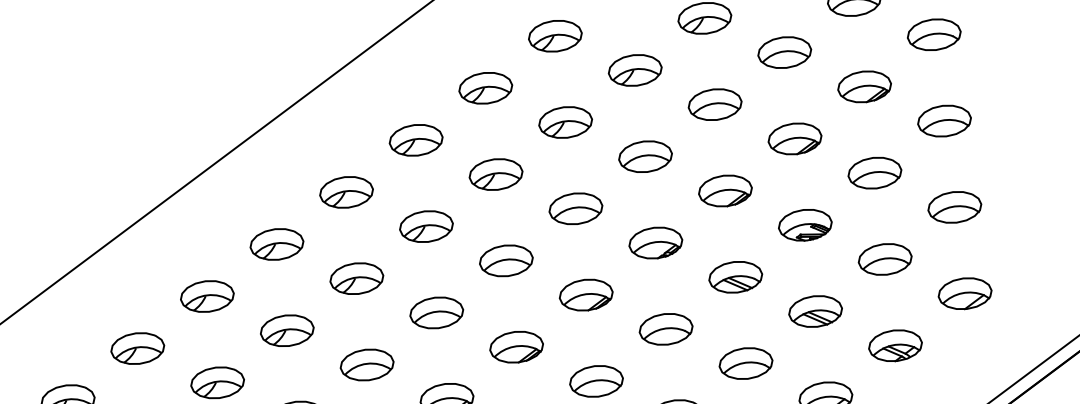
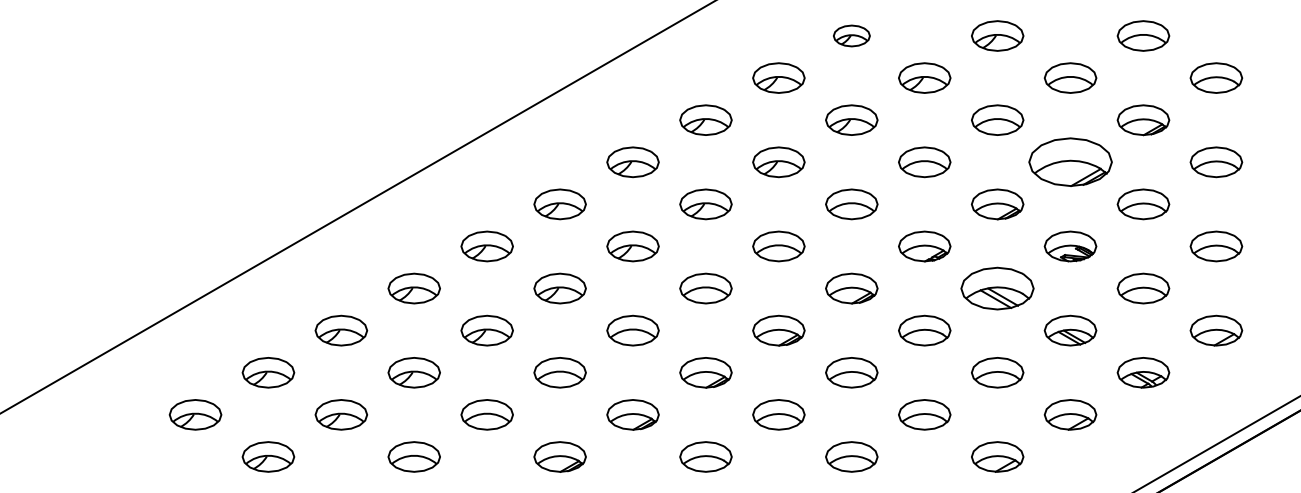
part: (555, 35) -> (851, 35), size x0.7
part: (795, 139) -> (1070, 162), size x1.6
part: (735, 277) -> (997, 288), size x1.4

